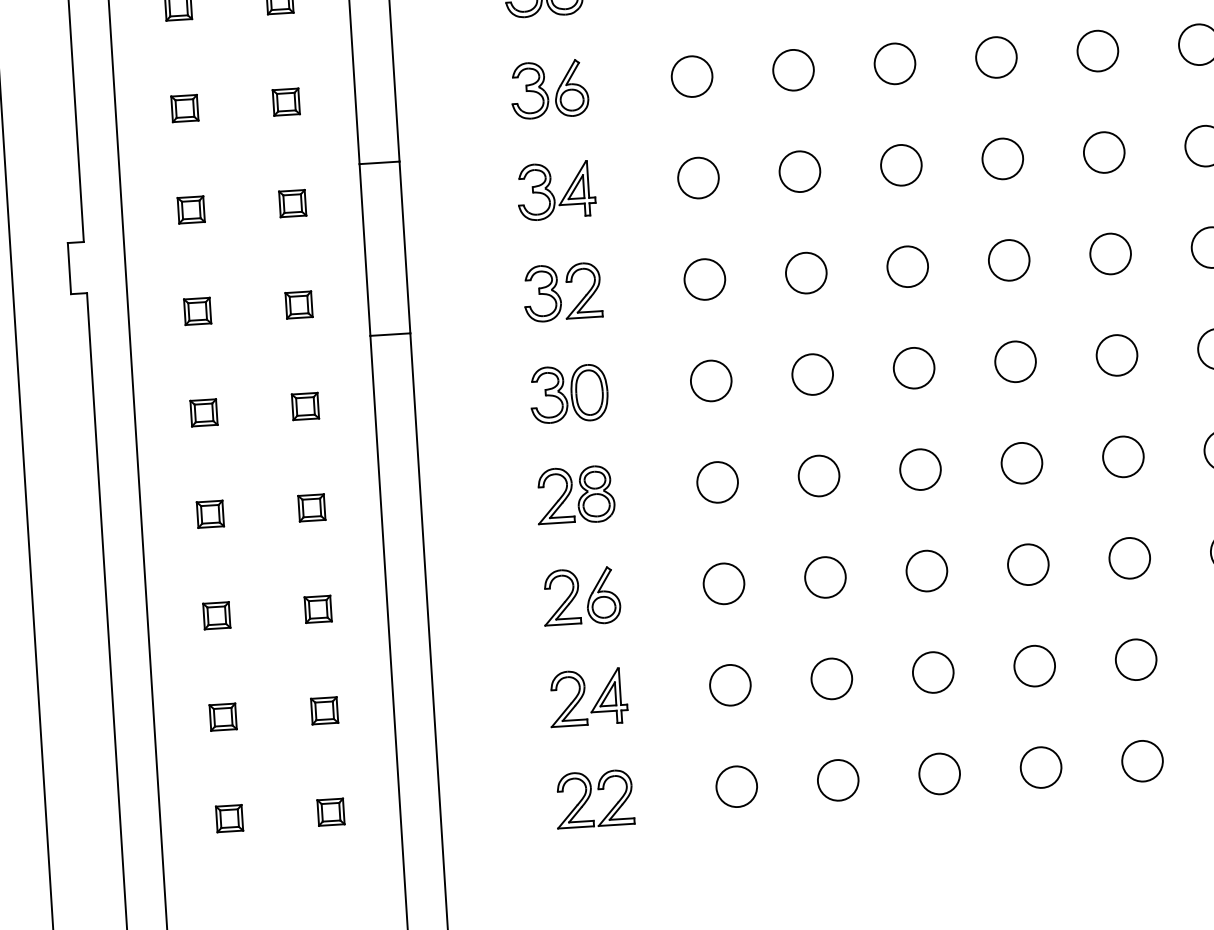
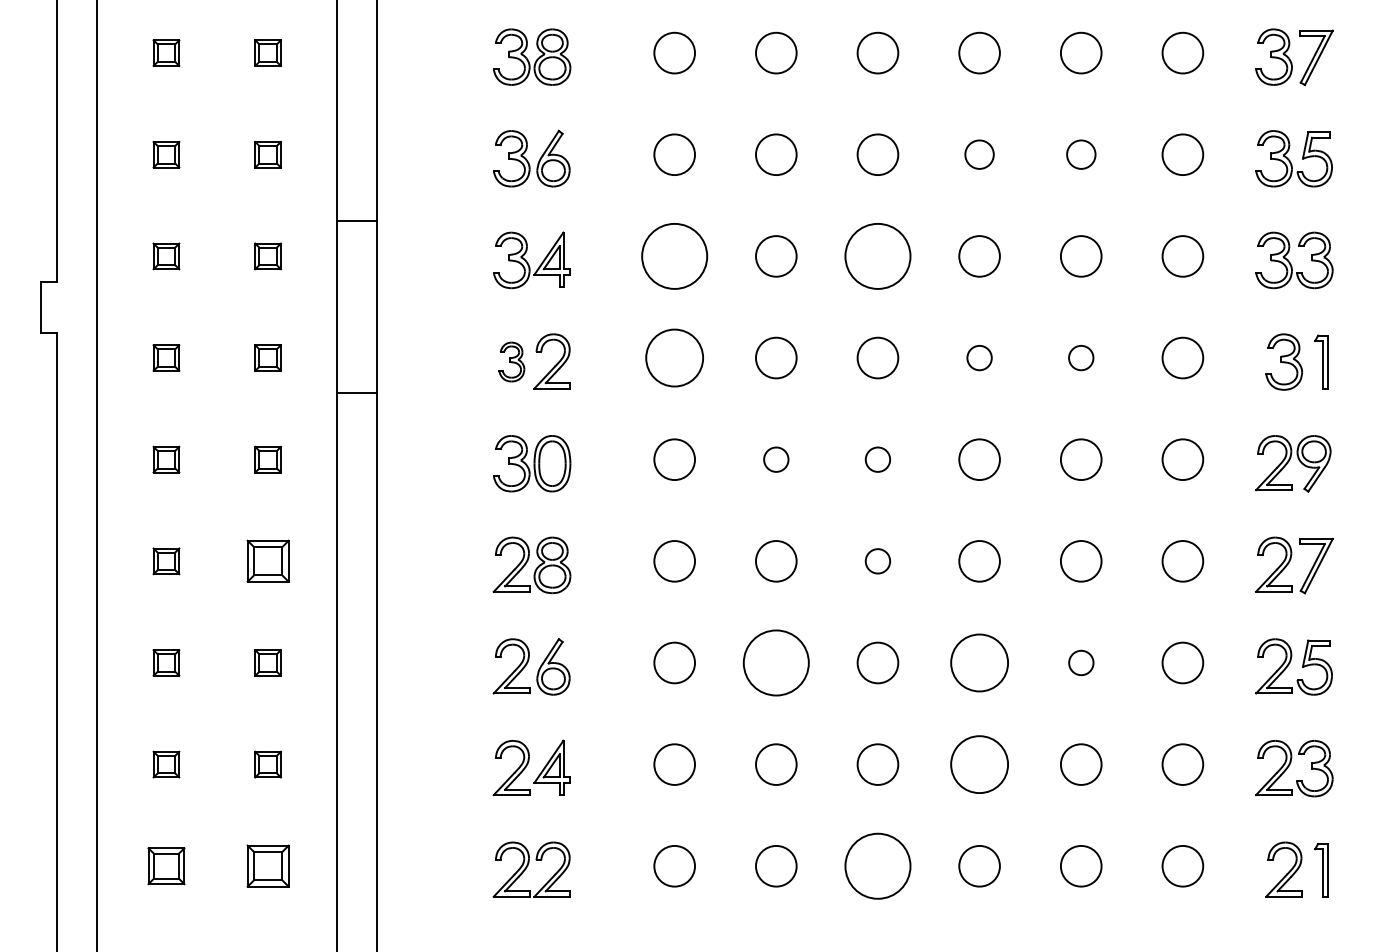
circle: (1098, 50) -> (1081, 154), size x0.7
circle: (996, 57) -> (979, 154), size x0.7
circle: (900, 165) -> (877, 256), size x1.6
circle: (698, 178) -> (674, 256), size x1.6
circle: (1109, 253) -> (1080, 357), size x0.6
circle: (1009, 259) -> (979, 357), size x0.6
circle: (704, 278) -> (674, 357), size x1.4
part: (542, 293) -> (511, 361), size x0.7
circle: (913, 368) -> (877, 459), size x0.6
circle: (812, 374) -> (776, 459), size x0.6
circle: (920, 469) -> (877, 561), size x0.6
part: (311, 508) -> (267, 561), size x1.6
circle: (1130, 557) -> (1081, 662), size x0.6
circle: (1028, 564) -> (979, 662), size x1.4
circle: (825, 576) -> (776, 662), size x1.6
circle: (1034, 666) -> (979, 764), size x1.4
circle: (939, 773) -> (877, 865), size x1.6
part: (330, 812) -> (267, 866), size x1.6
part: (229, 818) -> (166, 866), size x1.4

